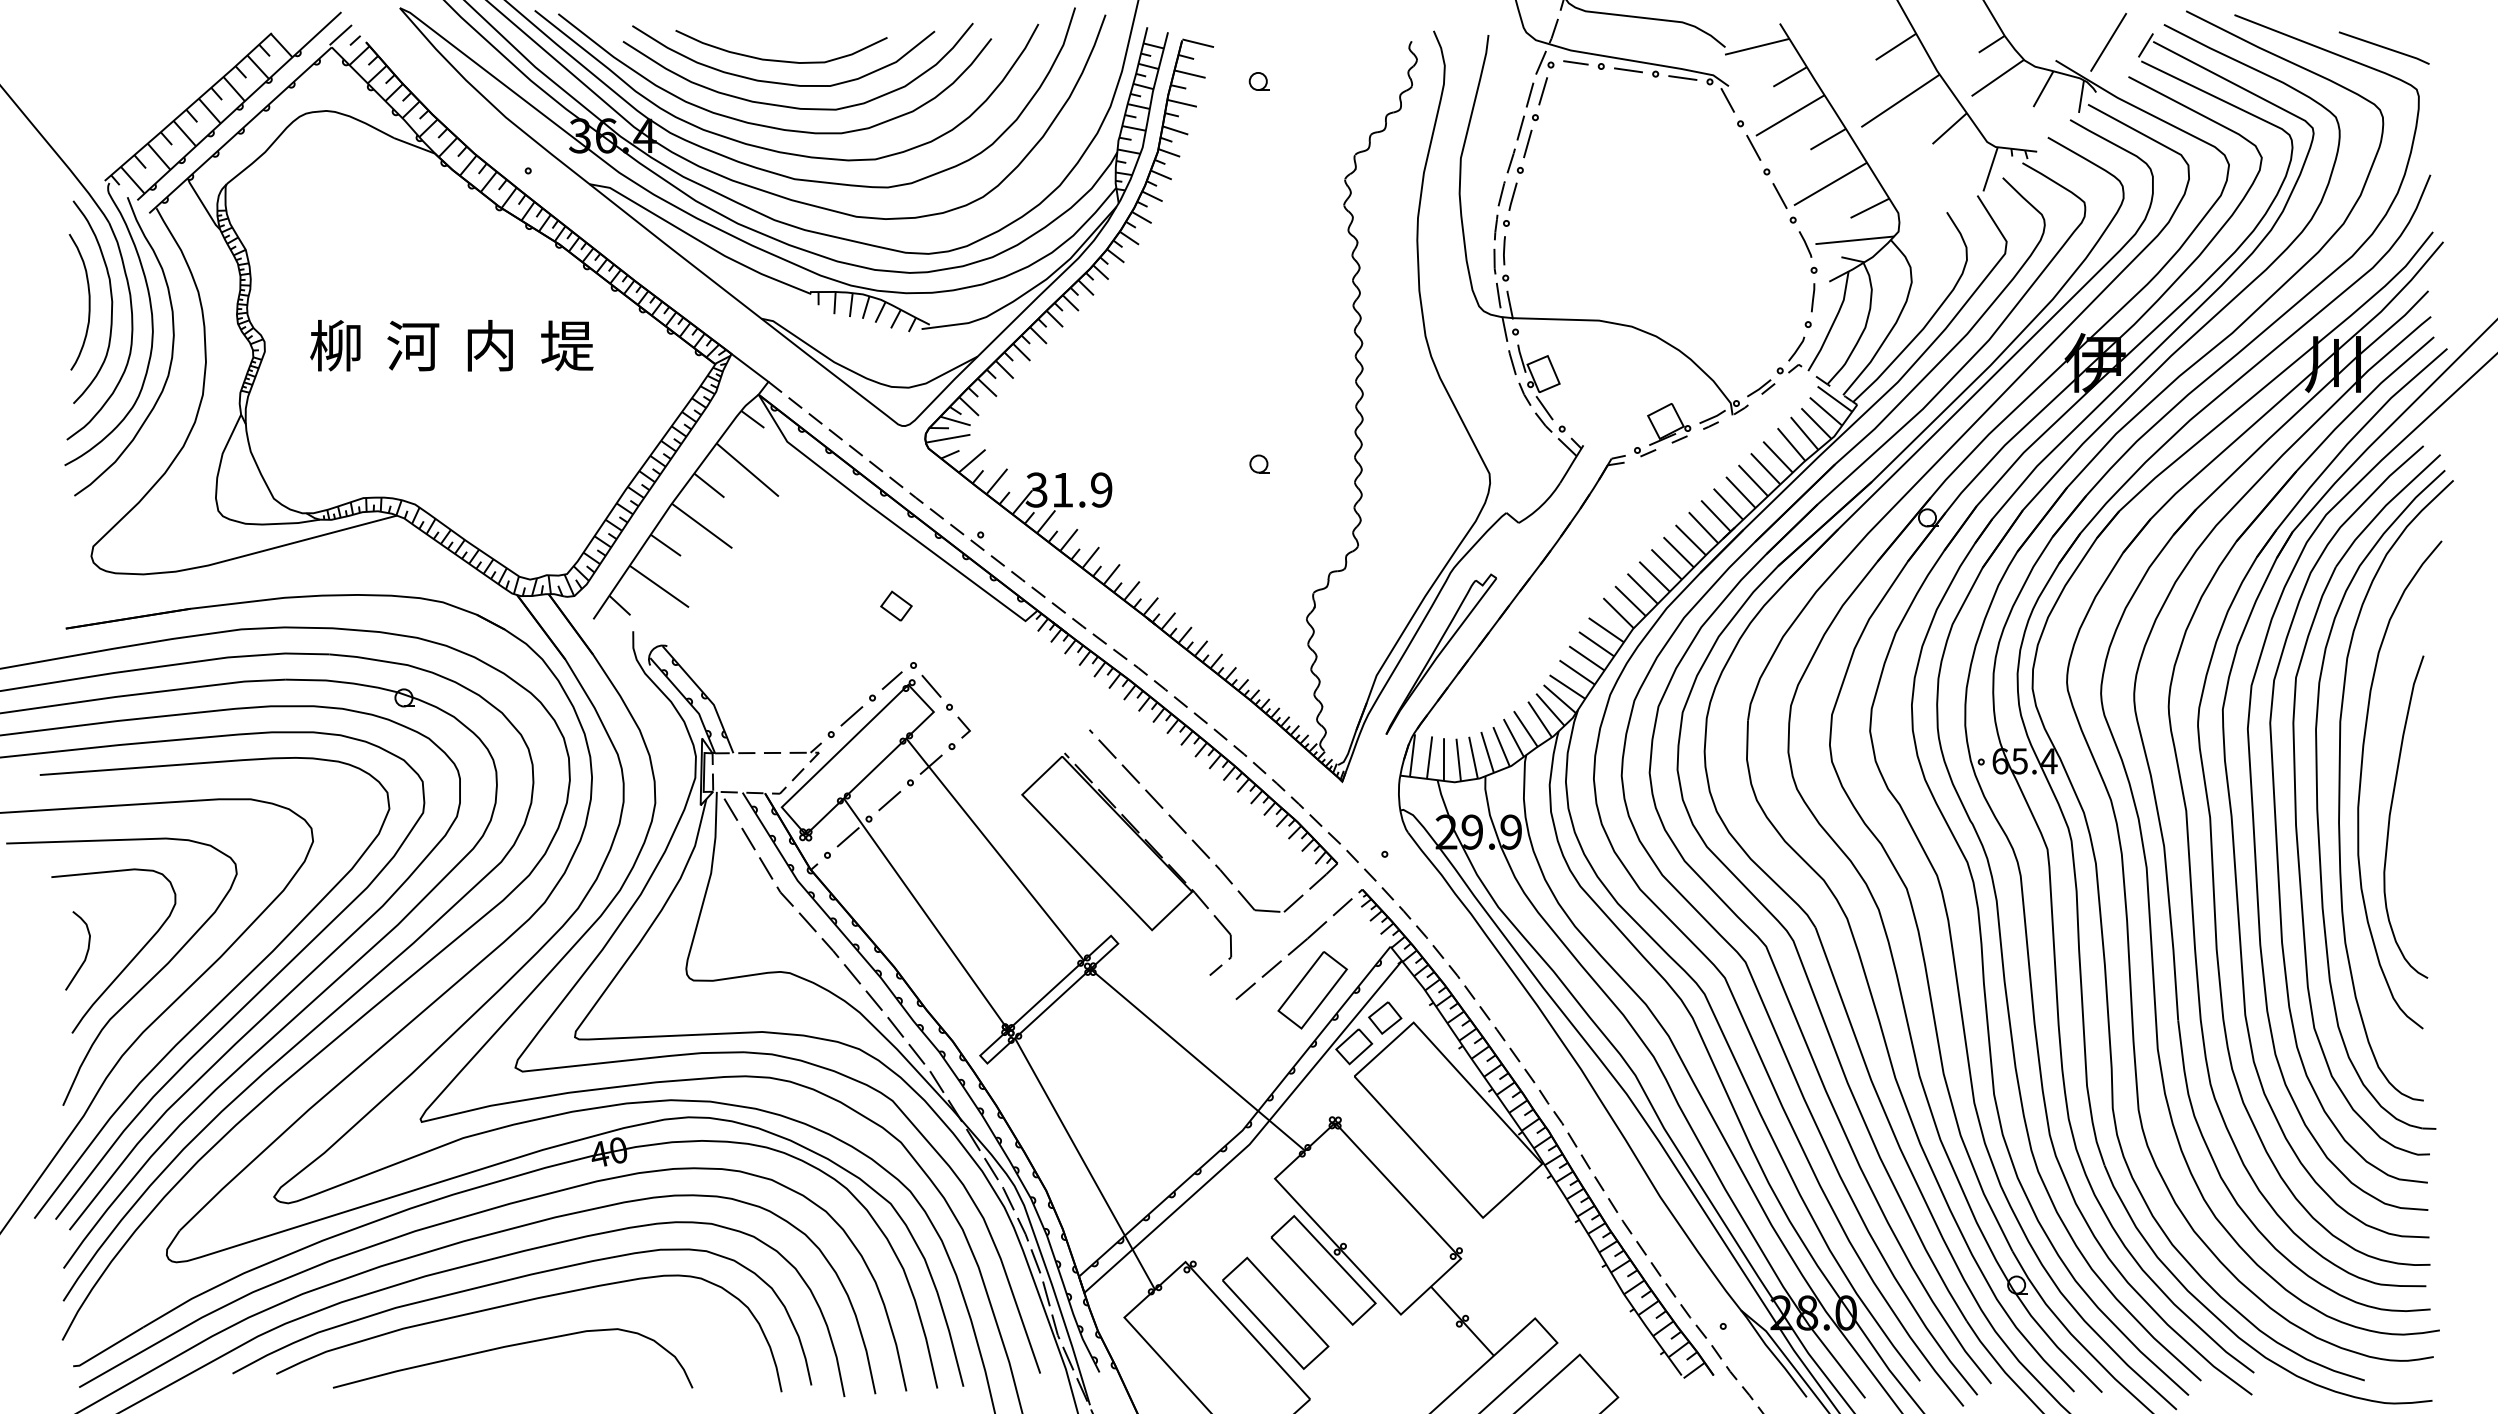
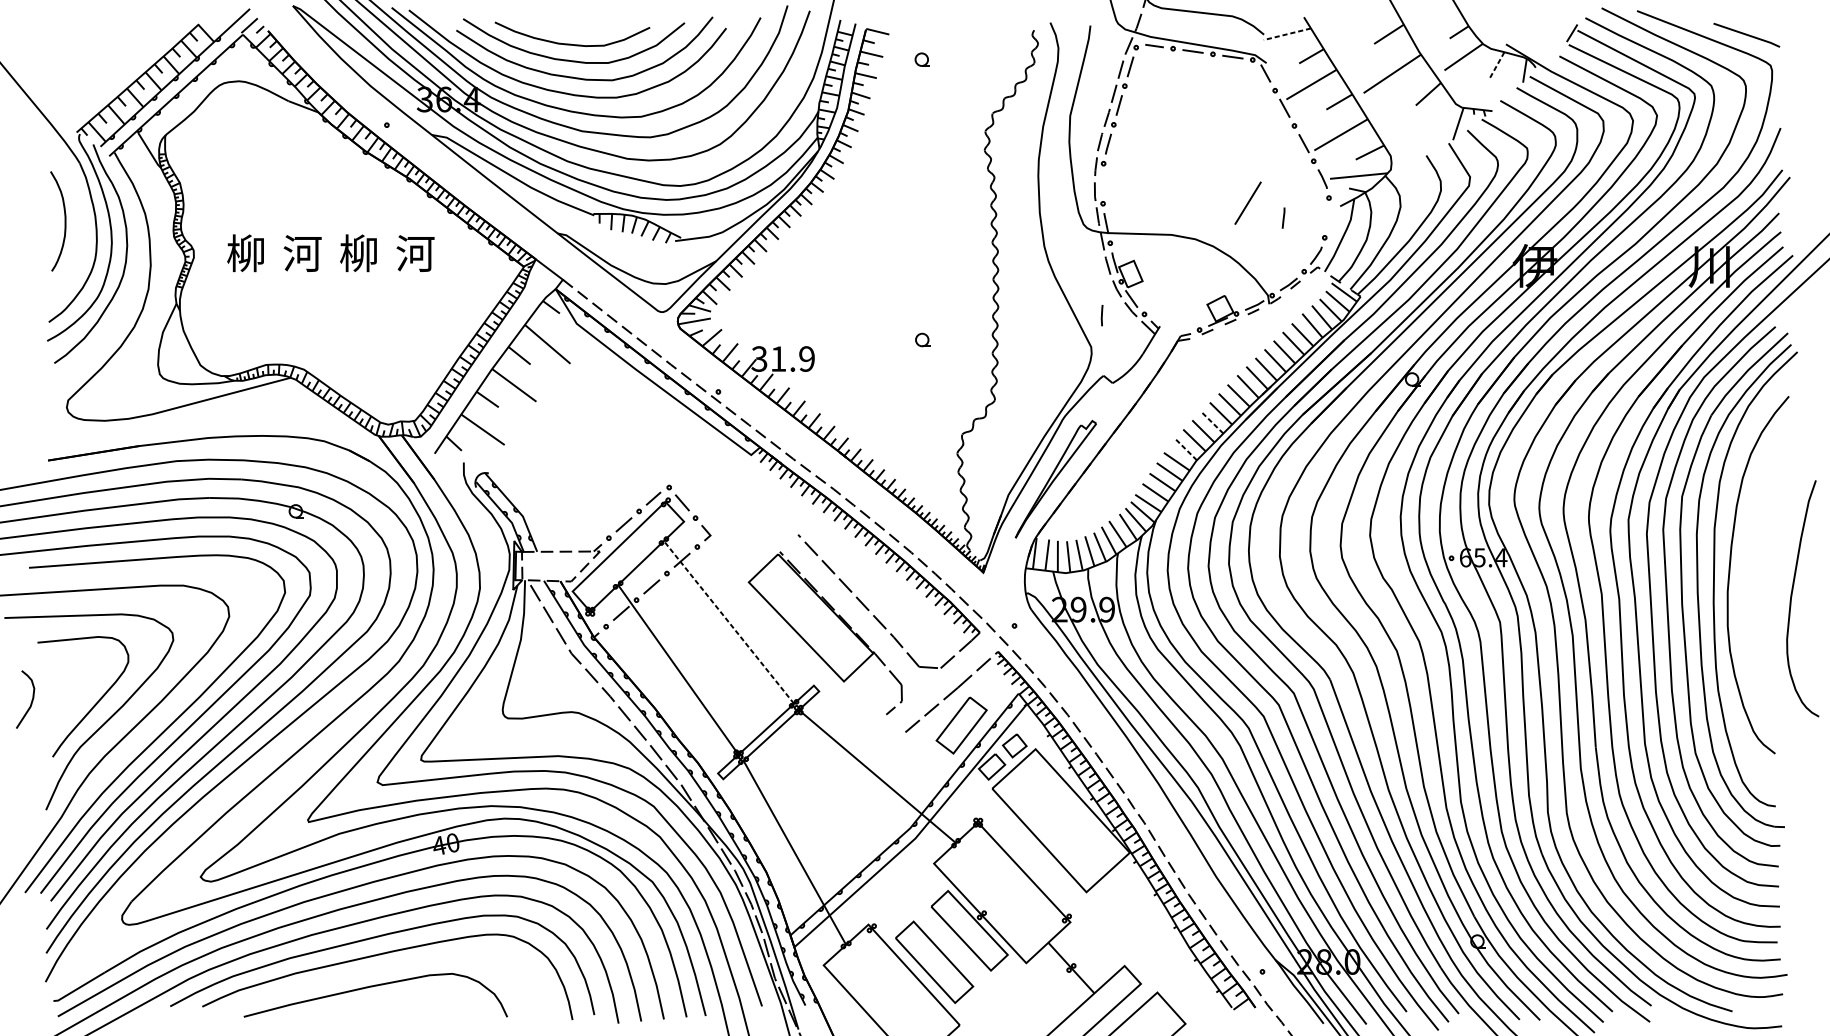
line: (2108, 42) -> (1248, 203), moved
line: (1756, 46) -> (1286, 34), solid -> dashed
line: (2043, 89) -> (1497, 65), solid -> dashed
line: (1504, 250) -> (1102, 315), moved
curve: (110, 297) -> (80, 217), removed
line: (1812, 297) -> (1283, 217), moved
text: (489, 345) -> (358, 253), 内 -> 柳
text: (567, 345) -> (415, 253), 堤 -> 河
line: (1654, 576) -> (1212, 422), solid -> dashed
part: (896, 605) -> (656, 443), removed
line: (1618, 612) -> (1185, 448), solid -> dashed
curve: (2391, 812) -> (1792, 595), moved
line: (994, 849) -> (728, 622), solid -> dashed
curve: (85, 954) -> (30, 702), moved

